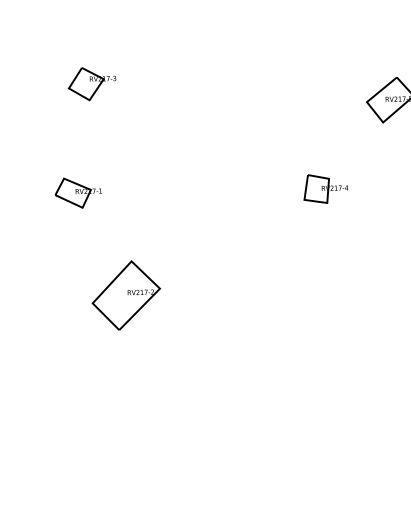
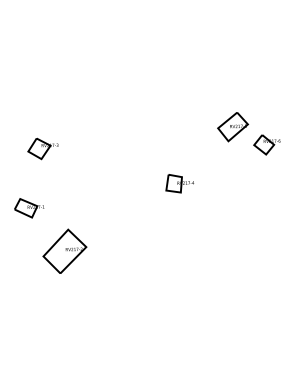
part: (91, 83) -> (42, 148), moved
part: (325, 188) -> (179, 183), moved
part: (78, 193) -> (29, 208), moved

